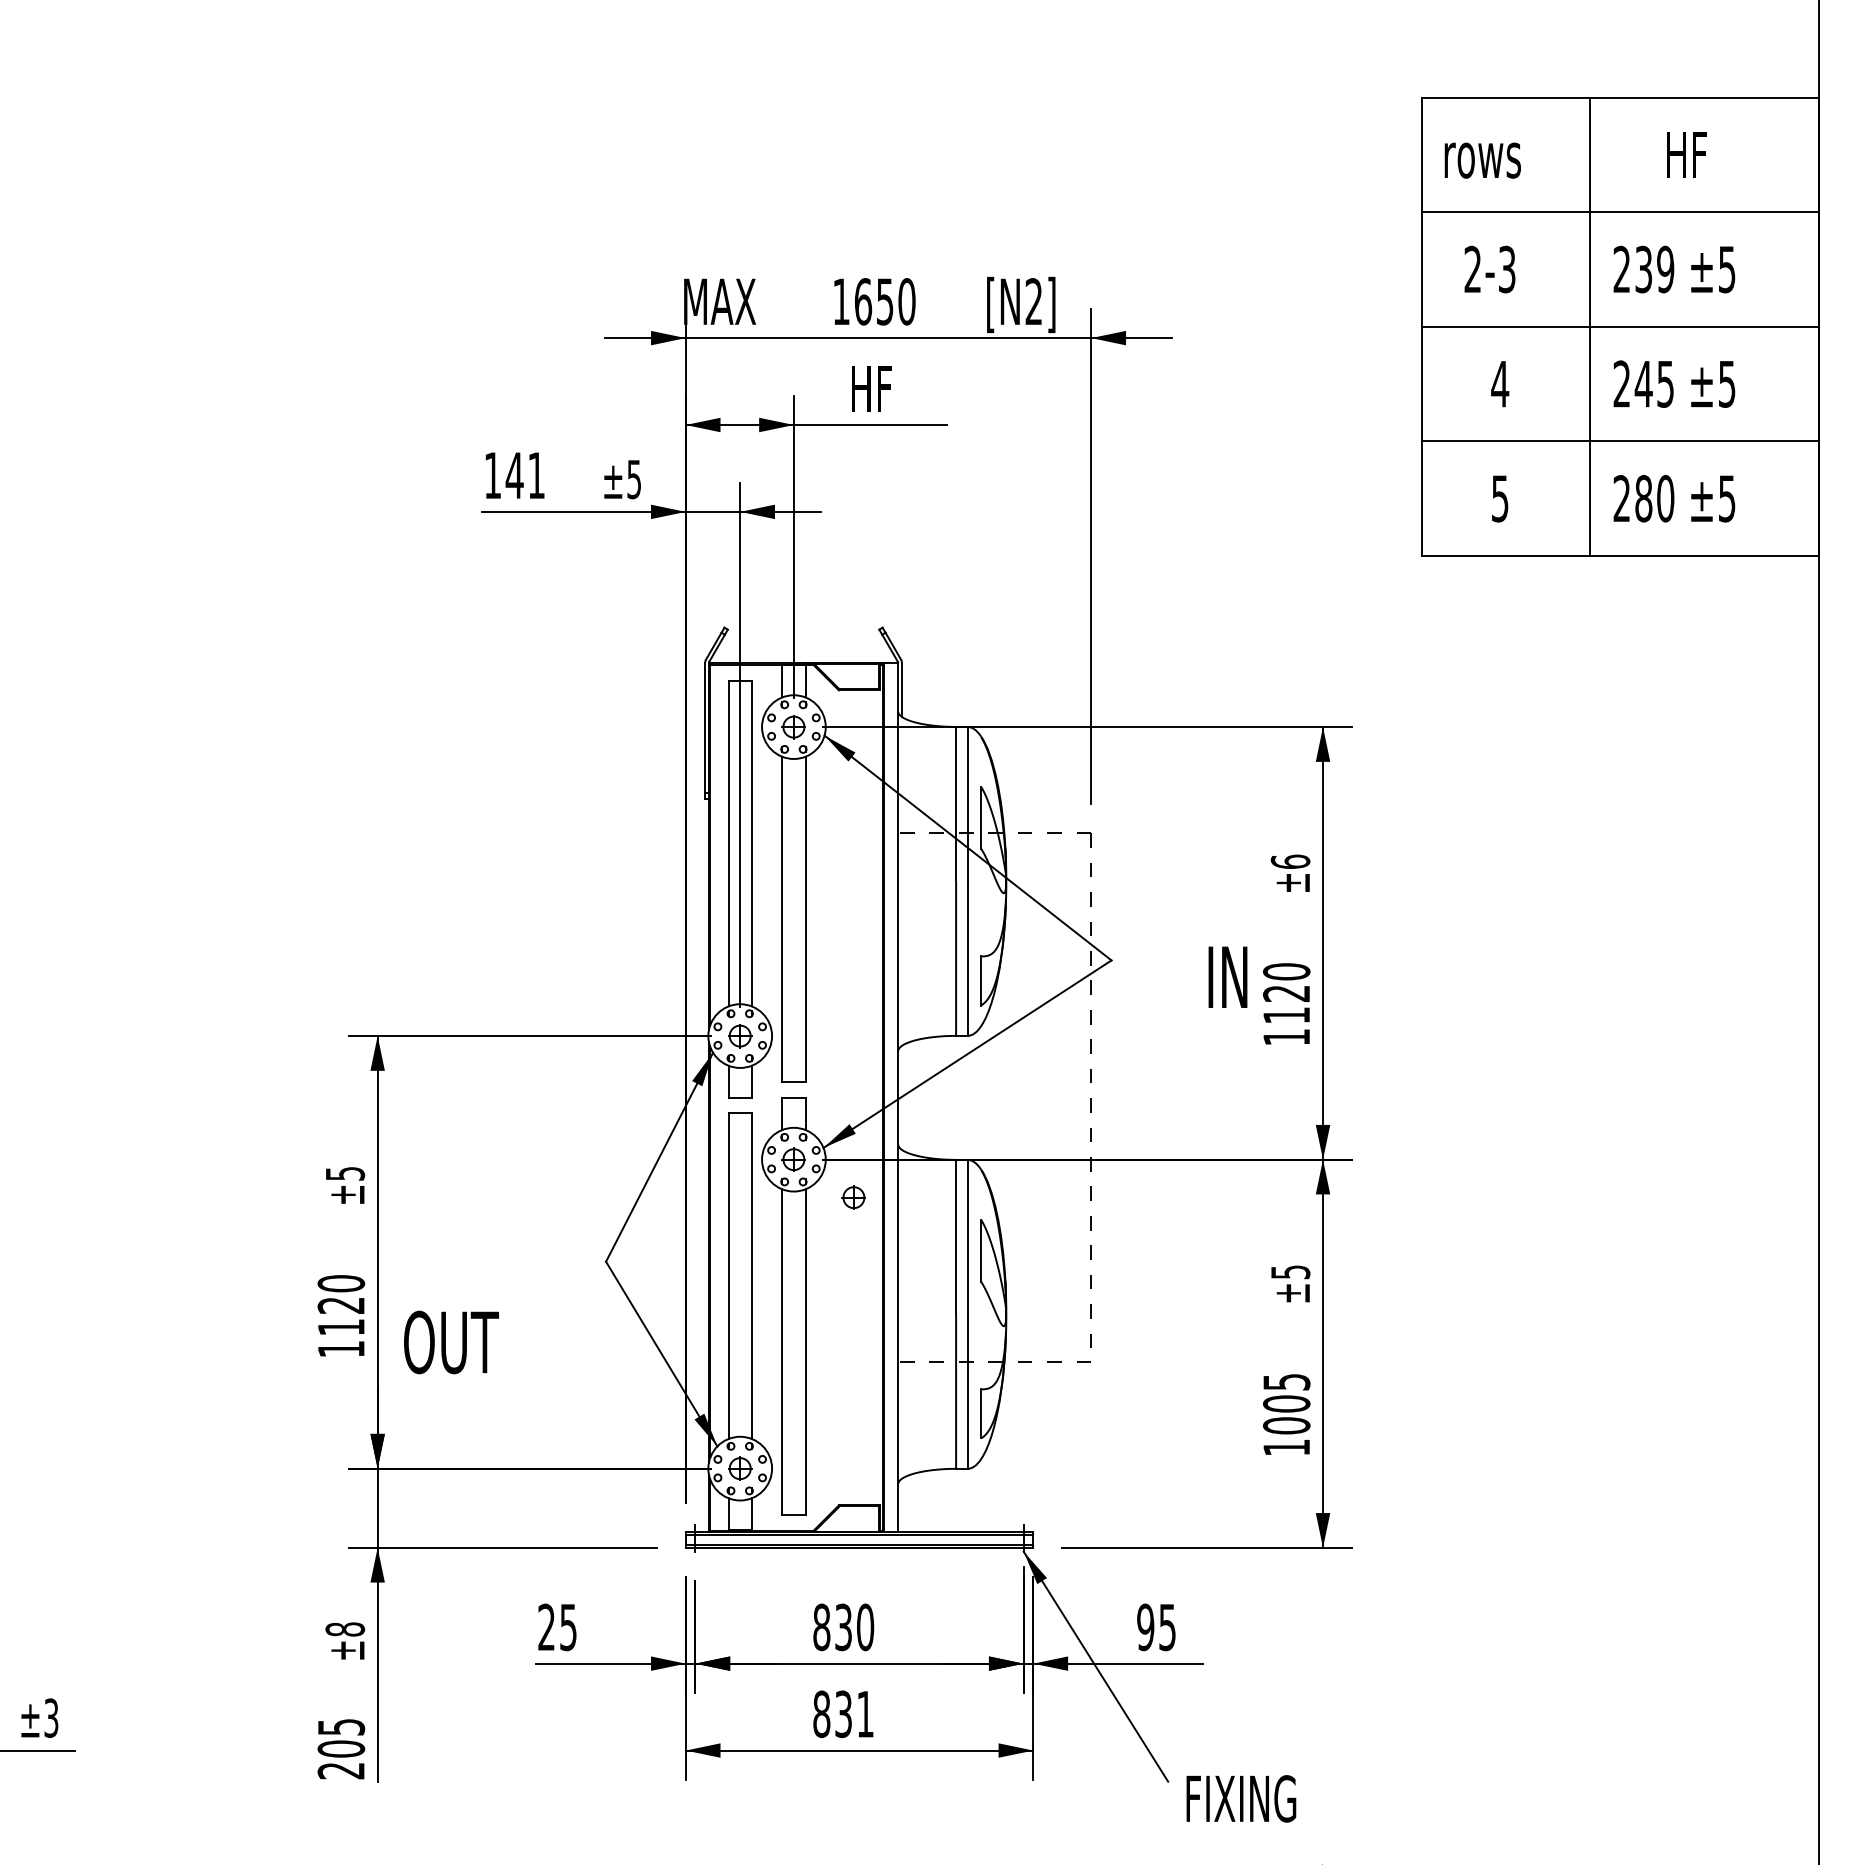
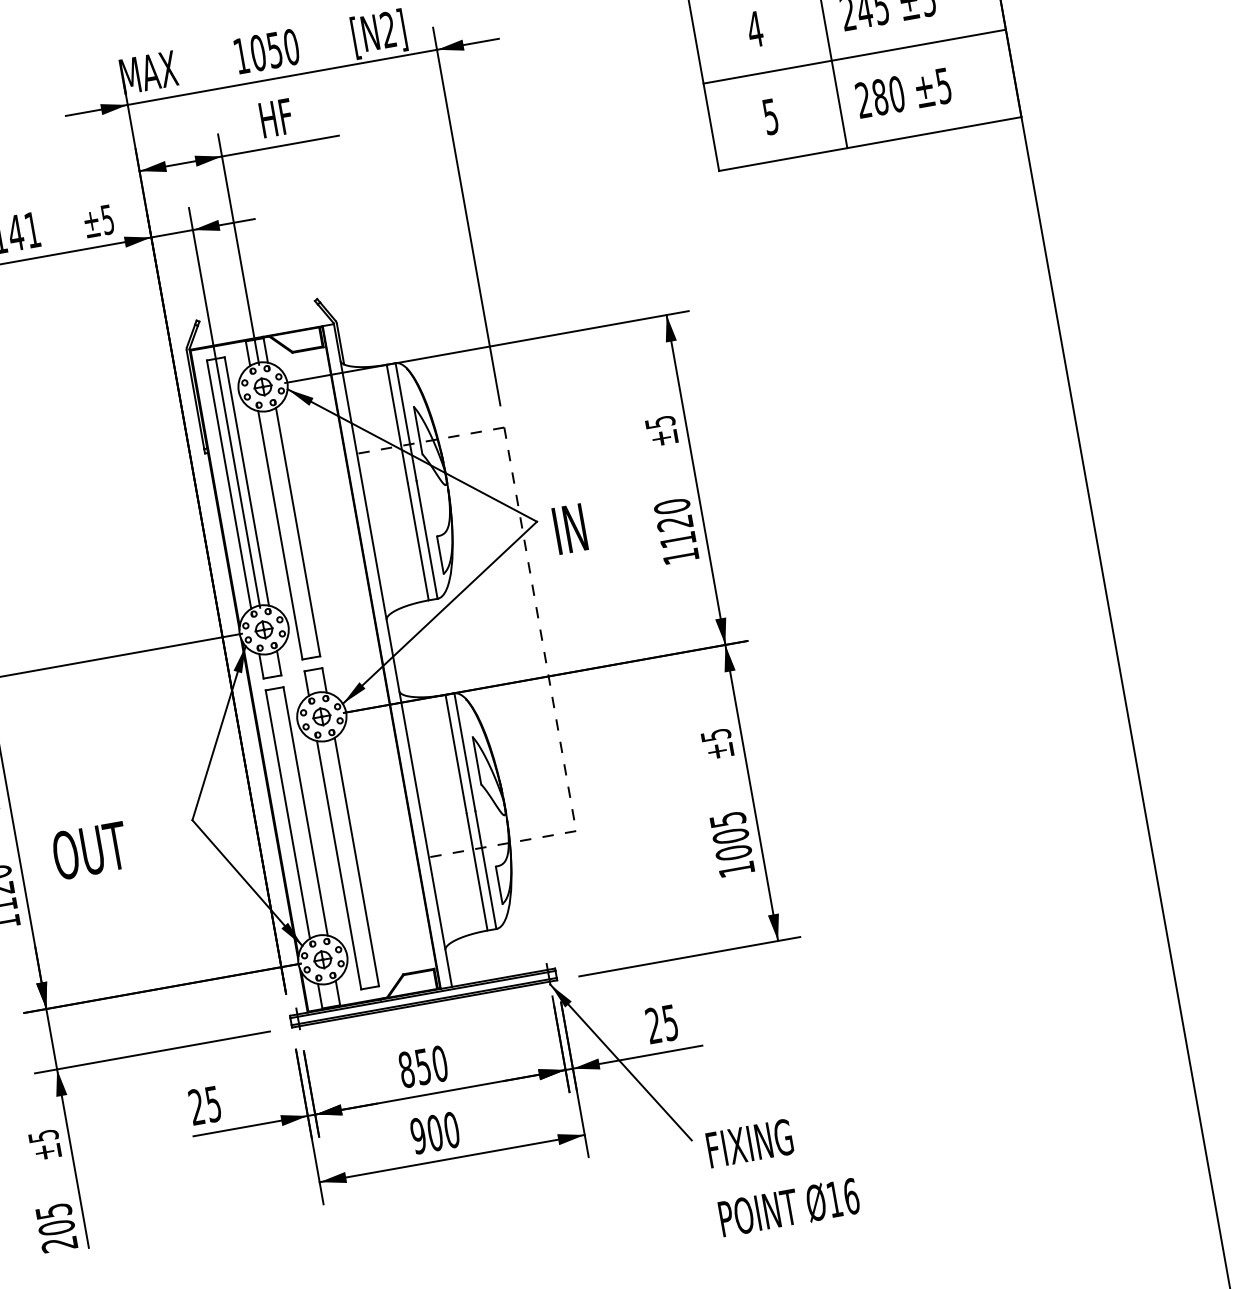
text: (863, 301) -> (258, 52), 1650 -> 1050
text: (1290, 861) -> (660, 421), ±6 -> ±5
text: (1227, 976) -> (569, 528), moved
part: (853, 1197) -> (372, 737), removed
text: (451, 1342) -> (90, 850), moved
text: (843, 1626) -> (423, 1066), 830 -> 850
text: (1145, 1627) -> (653, 1025), 95 -> 25
text: (345, 1629) -> (43, 1136), ±8 -> ±5
text: (843, 1714) -> (435, 1133), 831 -> 900

